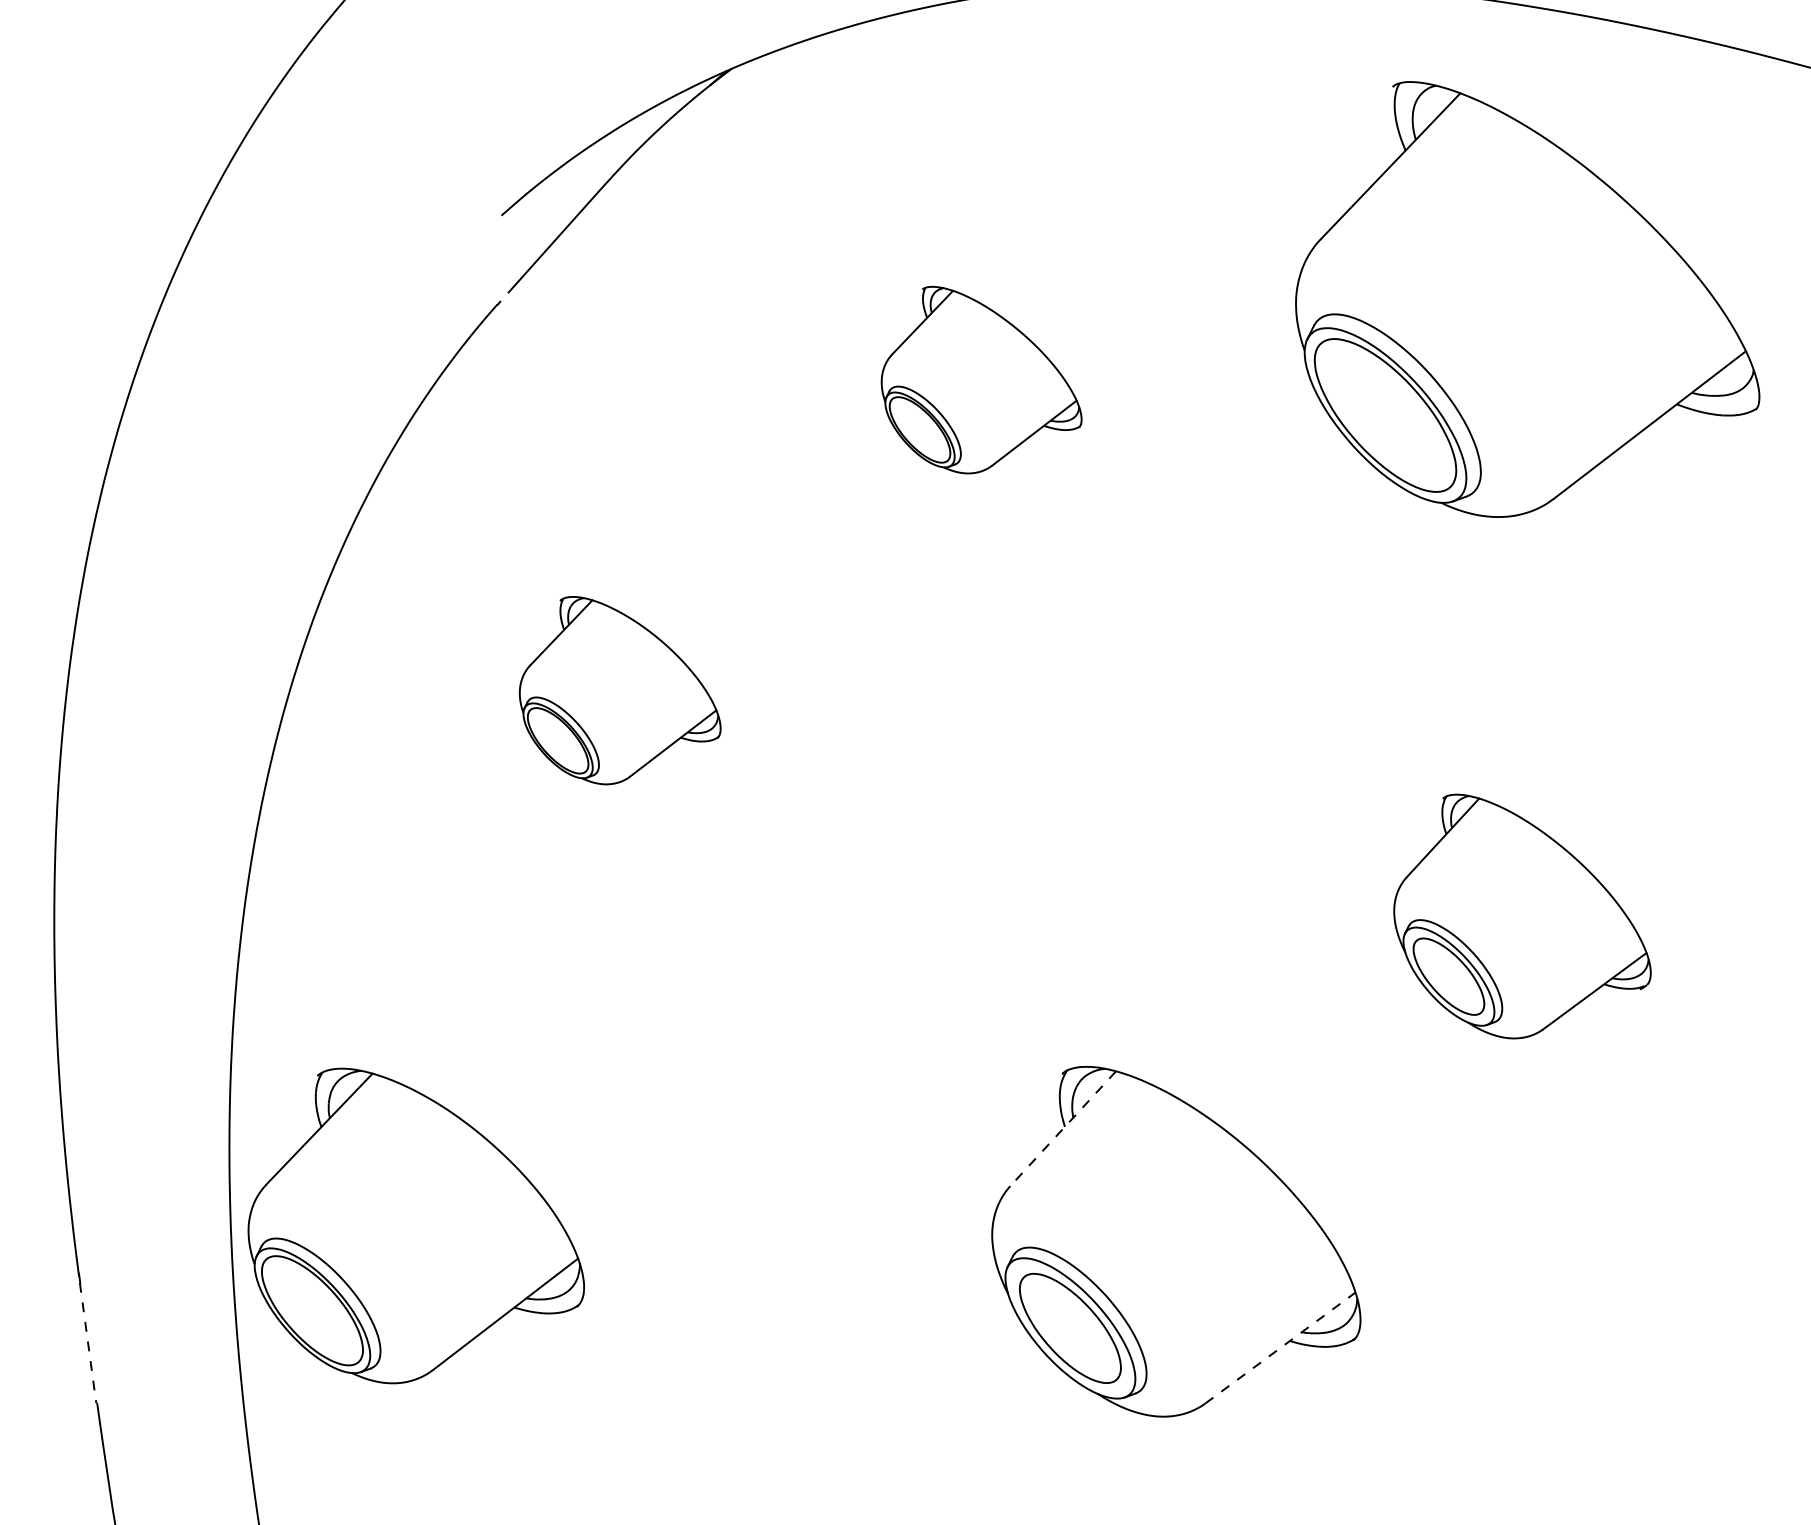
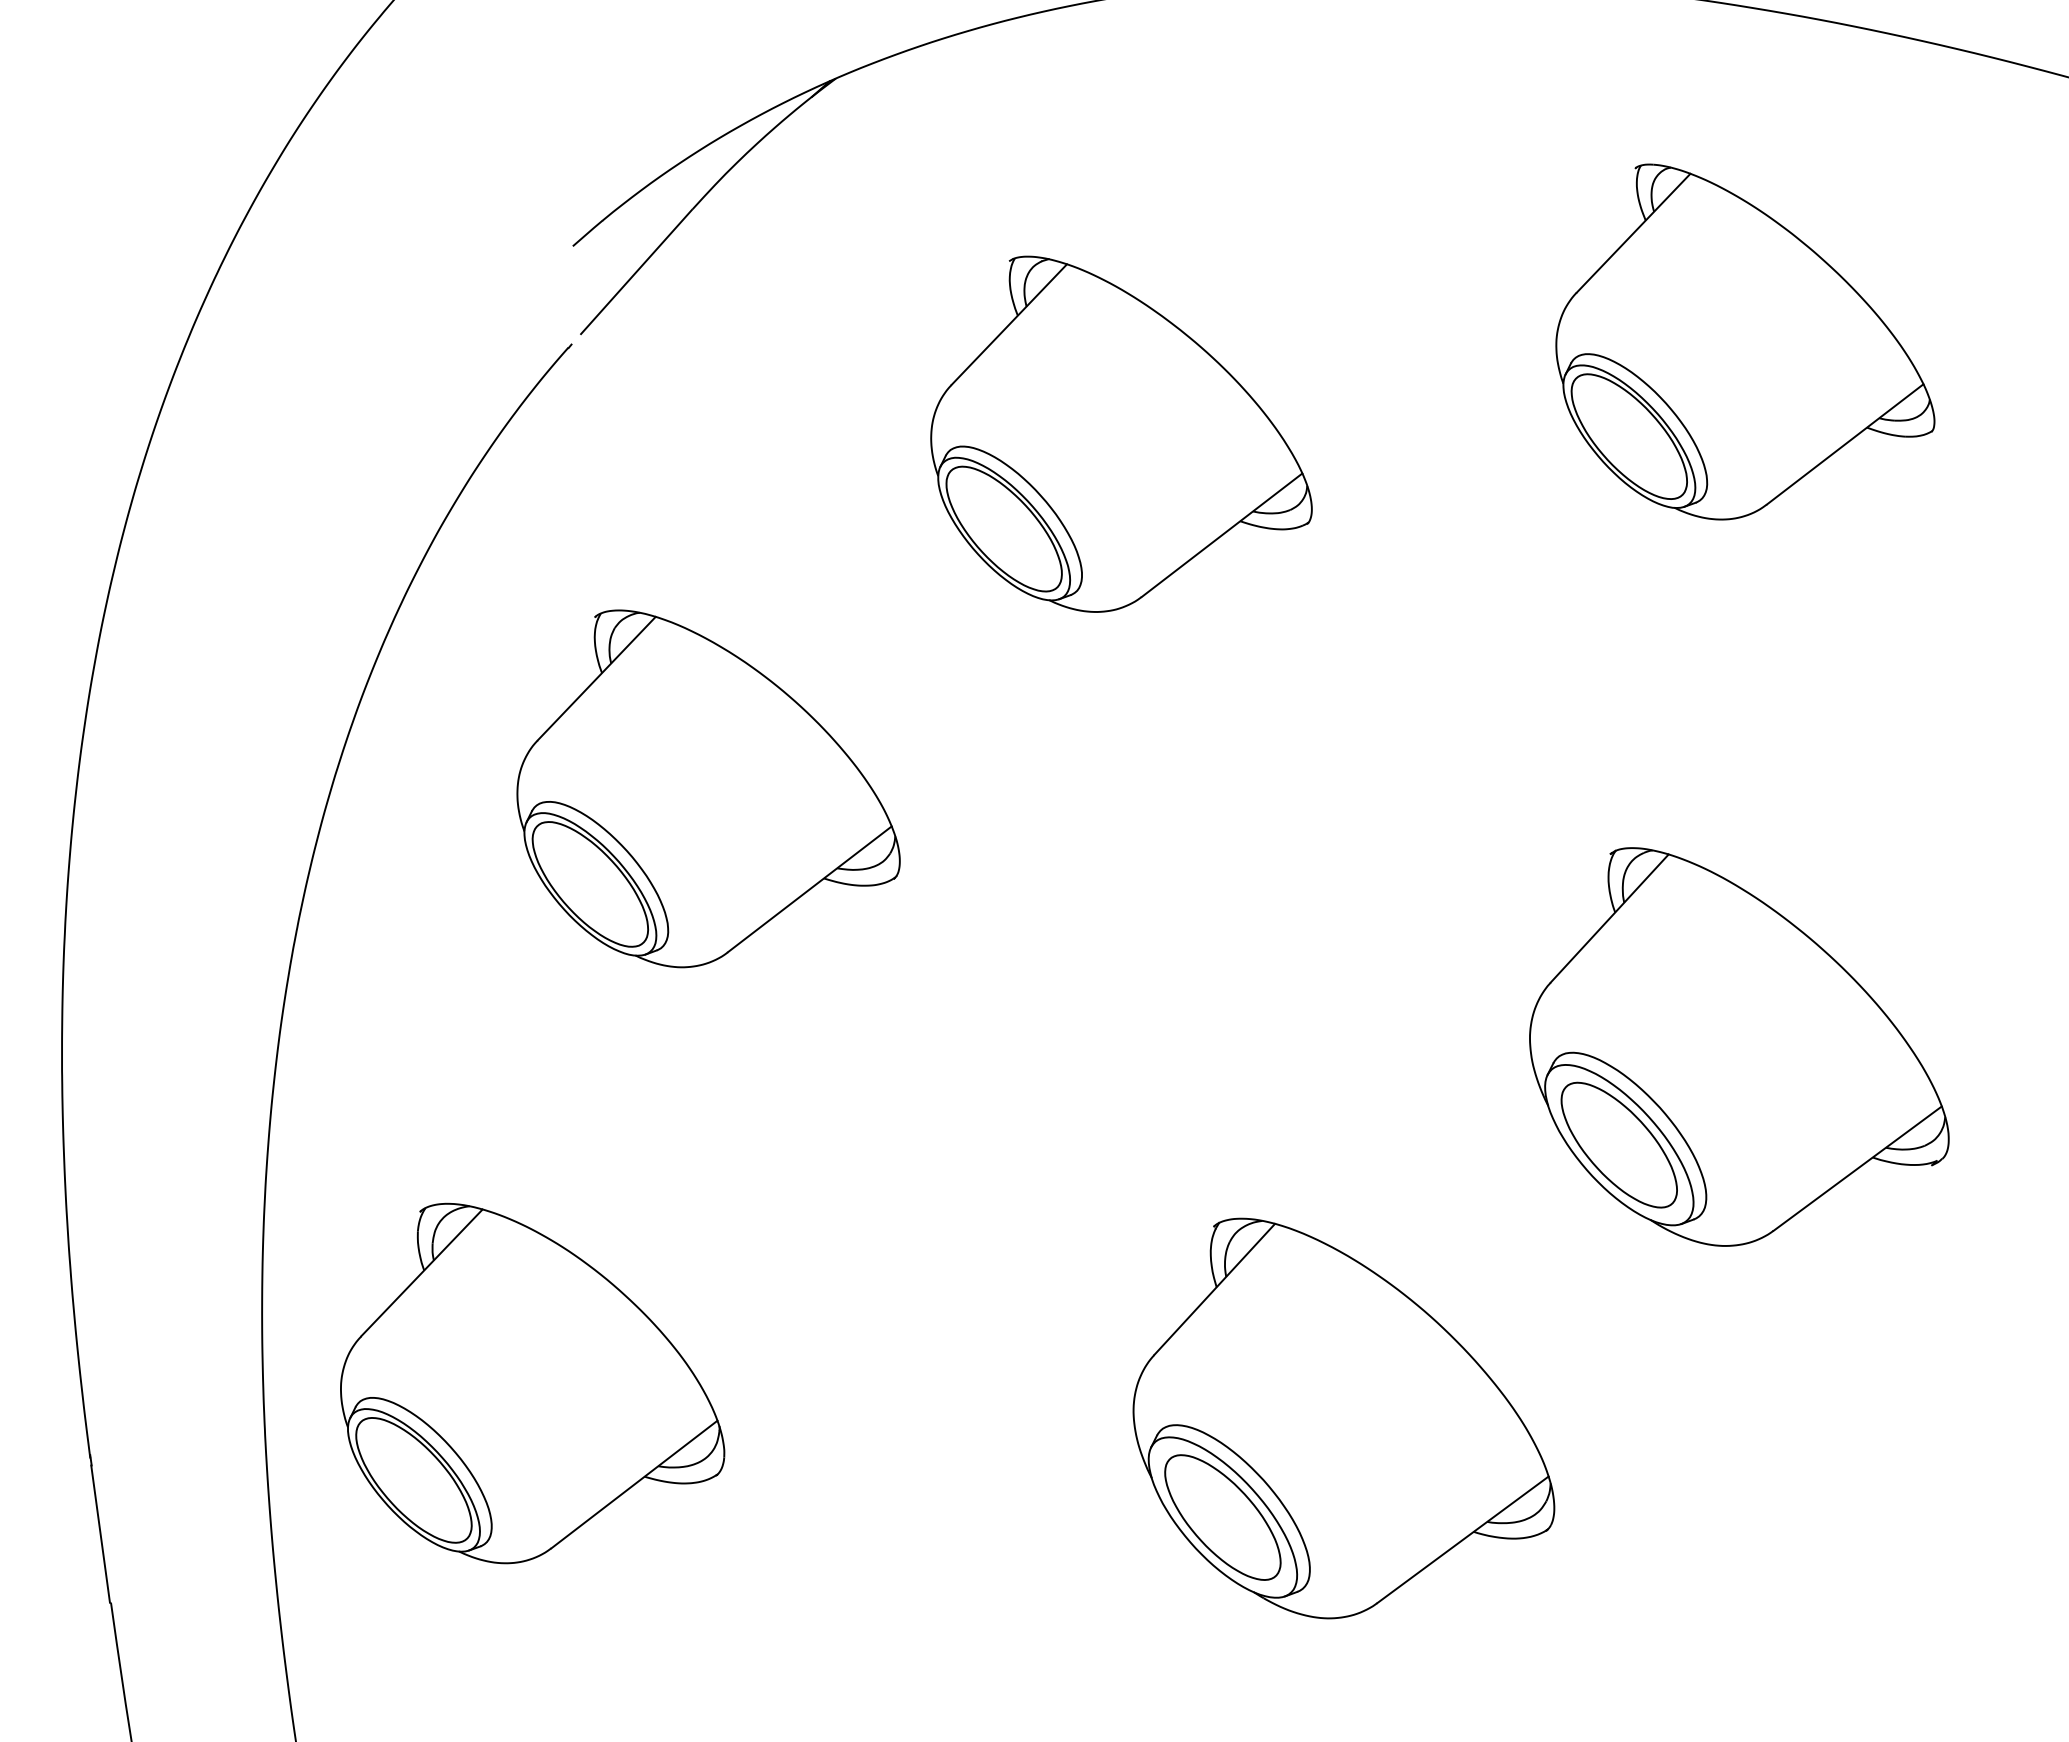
part: (1527, 299) -> (1745, 341), size x0.71
part: (981, 379) -> (1121, 433), size x1.67
part: (620, 690) -> (708, 788), size x1.67
part: (1522, 916) -> (1739, 1046), size x1.43
line: (1063, 1128) -> (1214, 1289), dashed -> solid
part: (416, 1225) -> (532, 1383), moved
line: (87, 1343) -> (100, 1534), dashed -> solid
line: (1280, 1347) -> (1462, 1539), dashed -> solid

